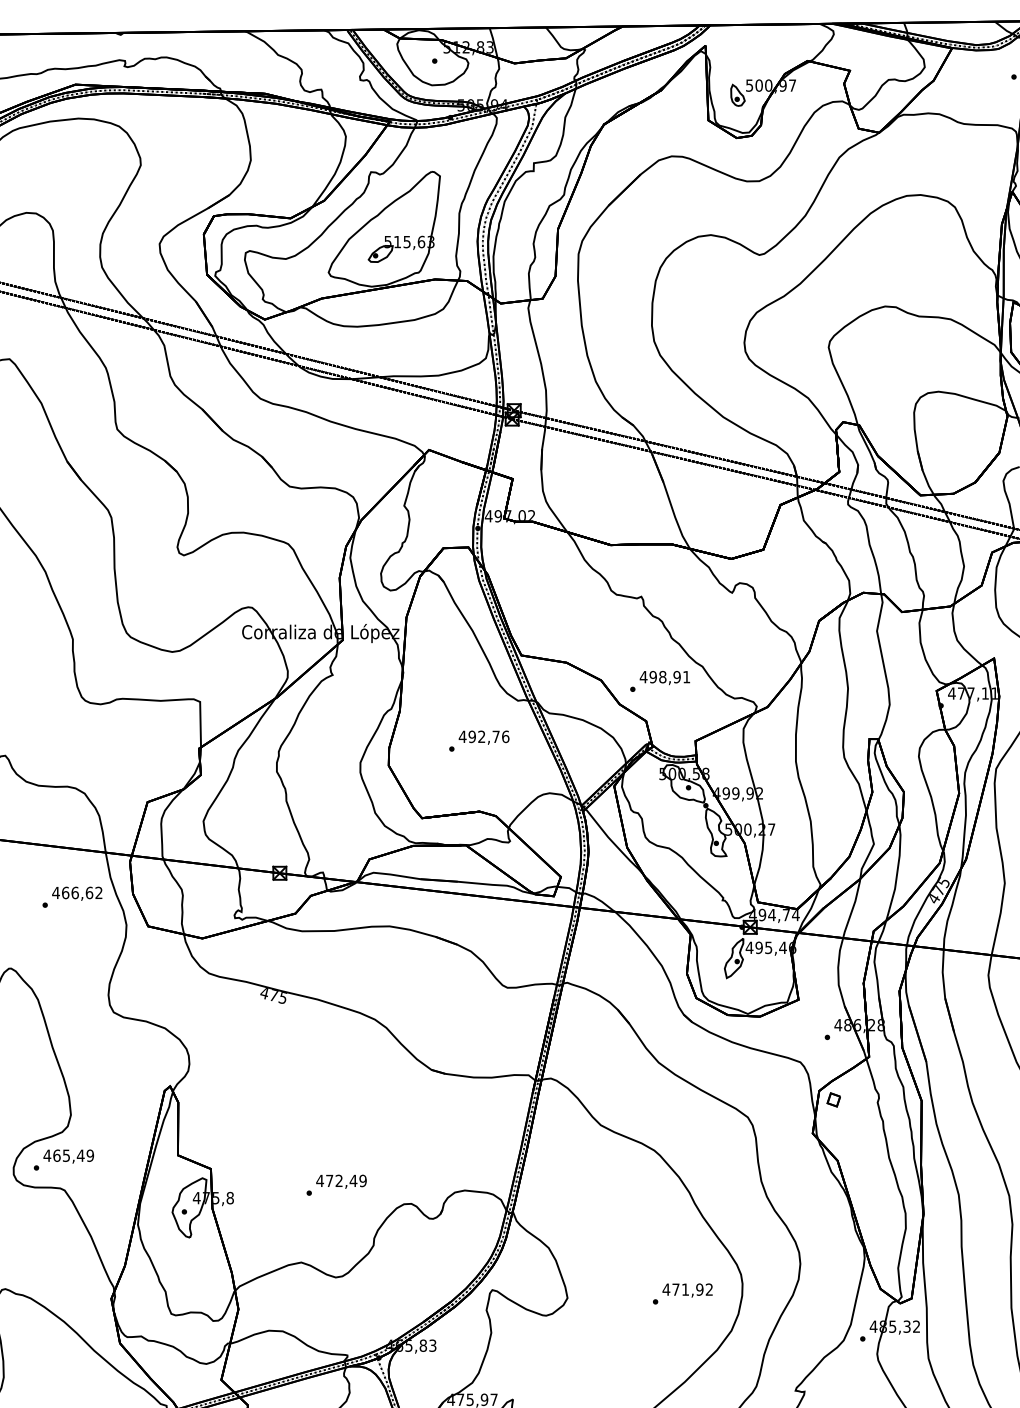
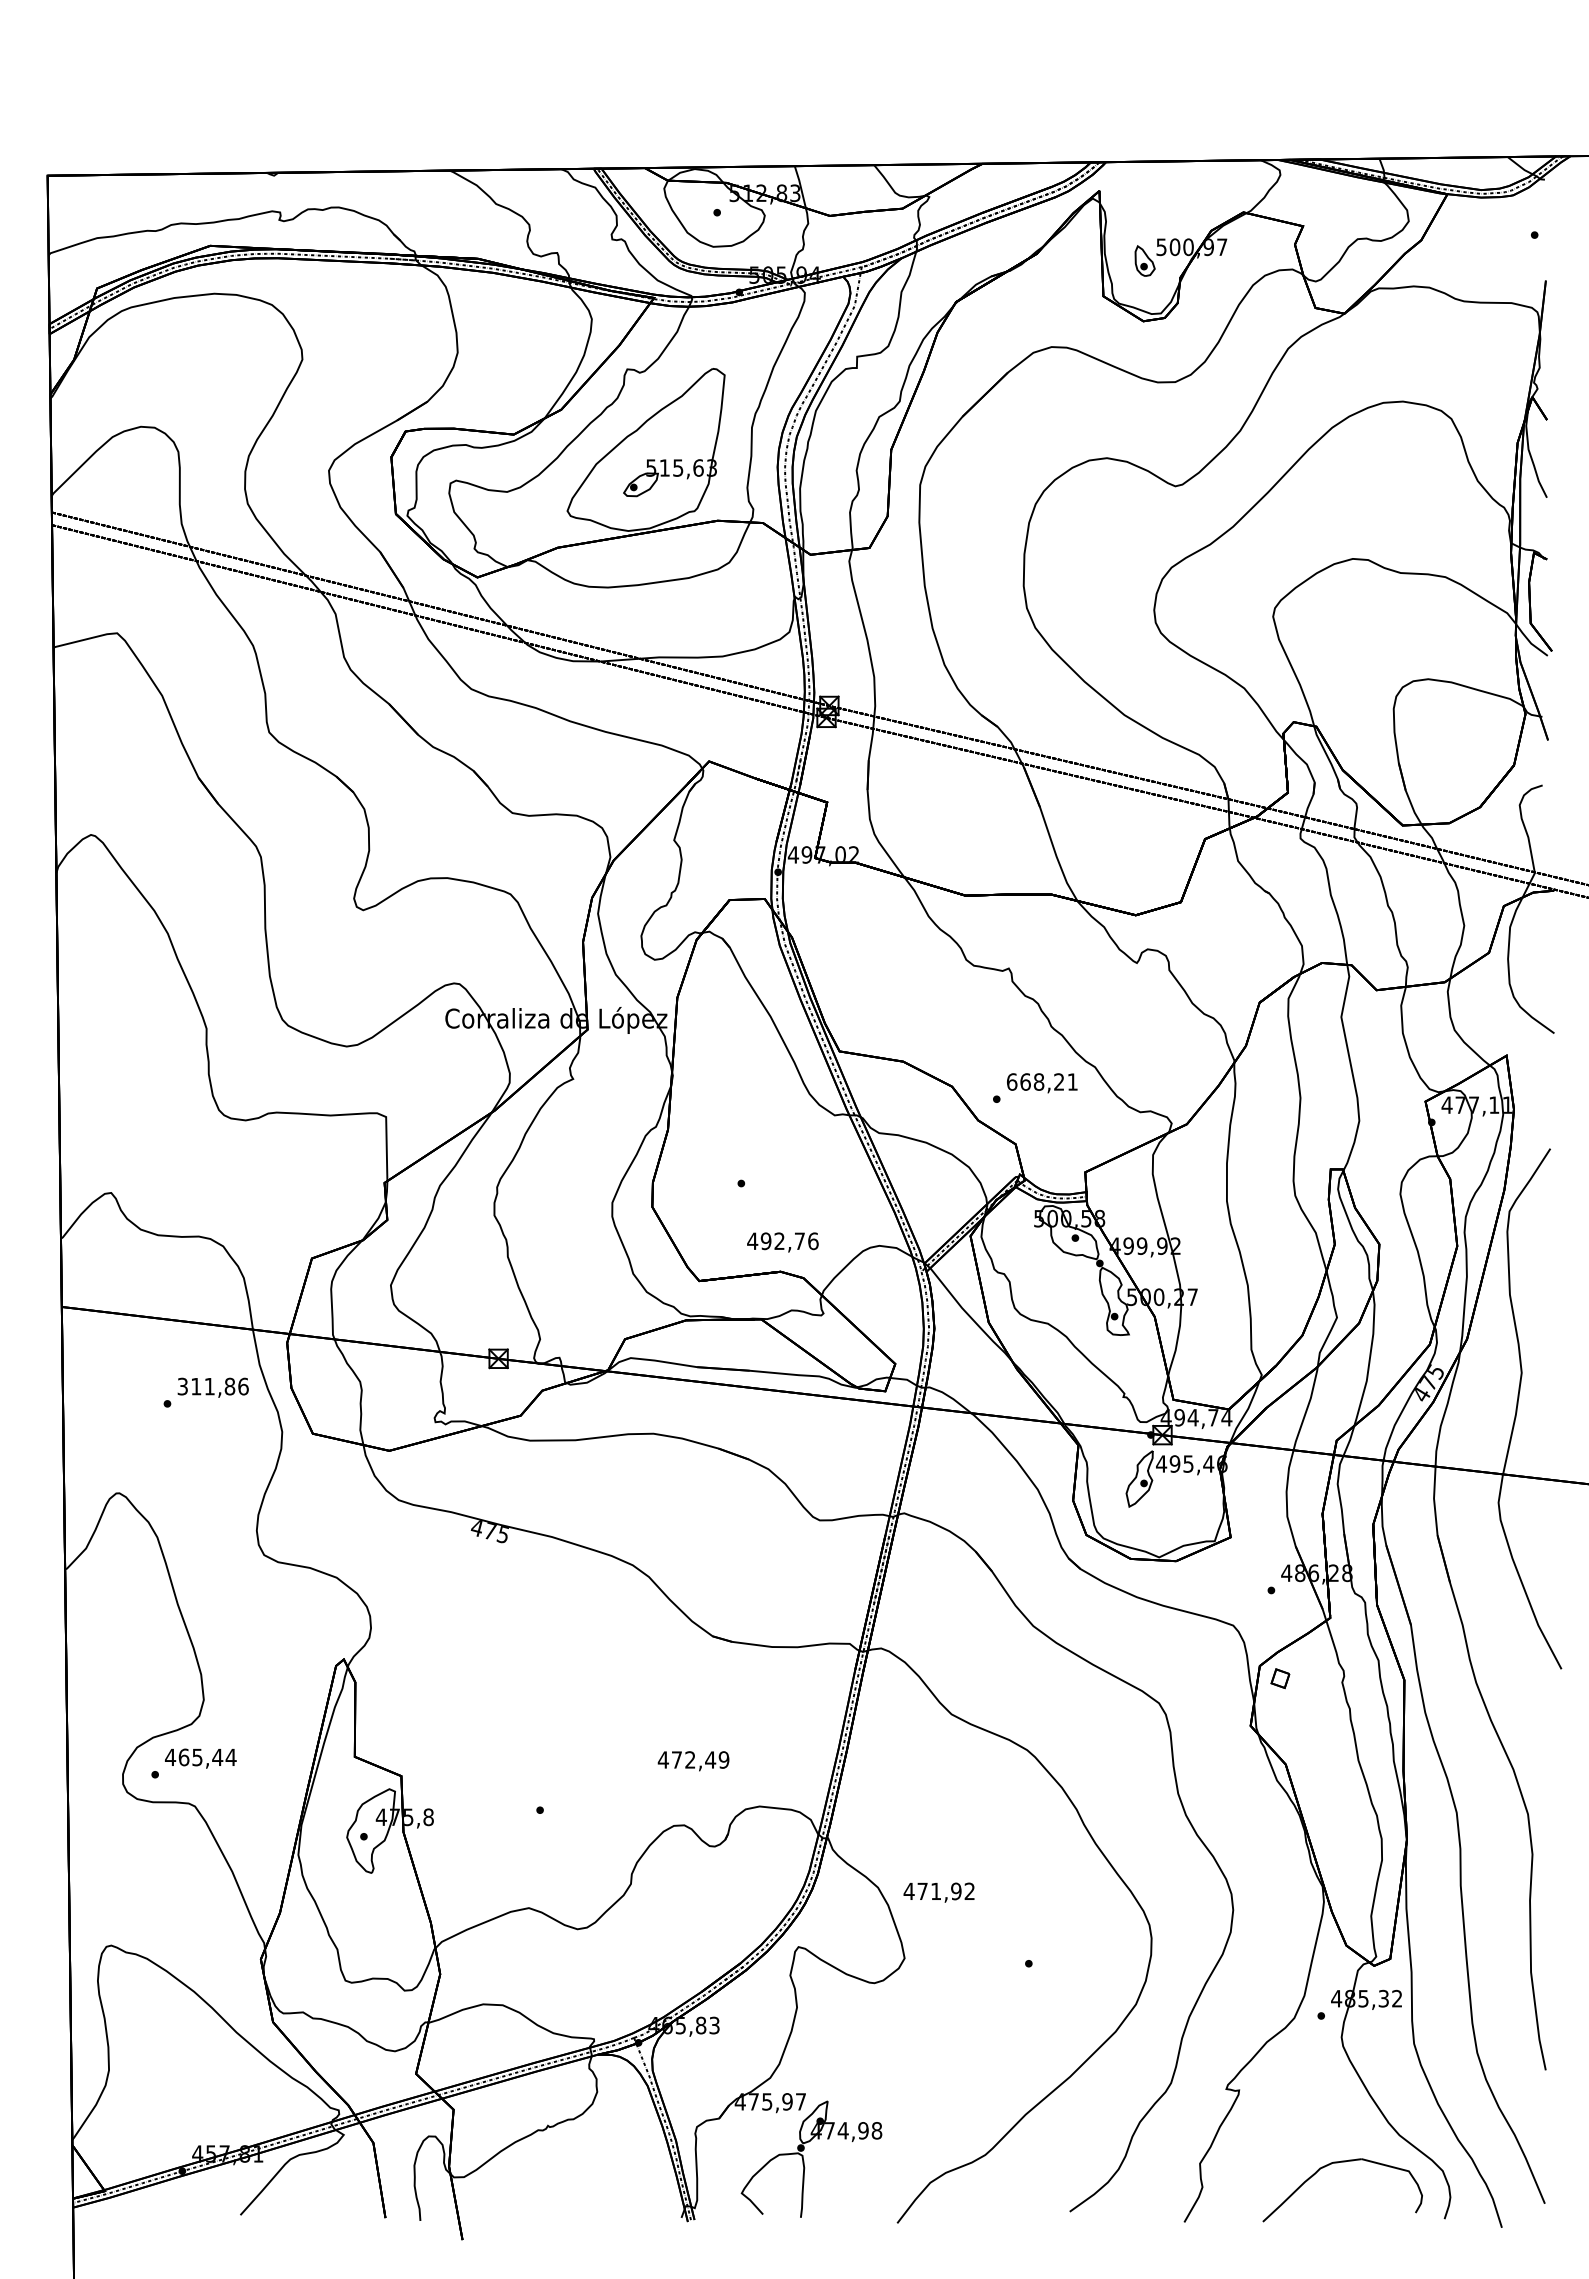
text: (660, 676) -> (1035, 1081), 498,91 -> 668,21
text: (483, 737) -> (782, 1242), moved
text: (77, 892) -> (212, 1386), 466,62 -> 311,86
text: (89, 1155) -> (230, 1757), 465,49 -> 465,44
text: (341, 1182) -> (693, 1761), moved
text: (687, 1290) -> (938, 1892), moved

